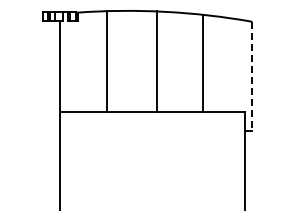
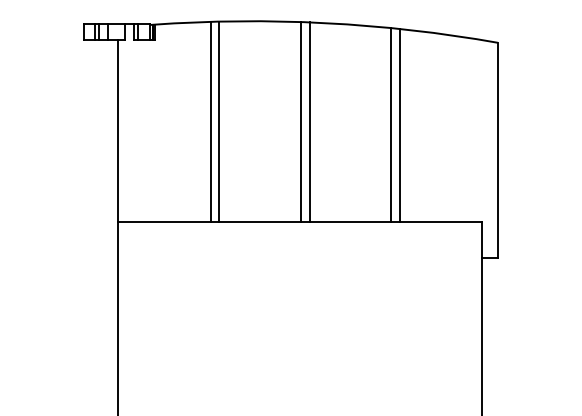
line: (111, 61) -> (219, 121), added
line: (152, 61) -> (300, 121), added
line: (198, 63) -> (391, 125), added
line: (252, 76) -> (498, 150), dashed -> solid

